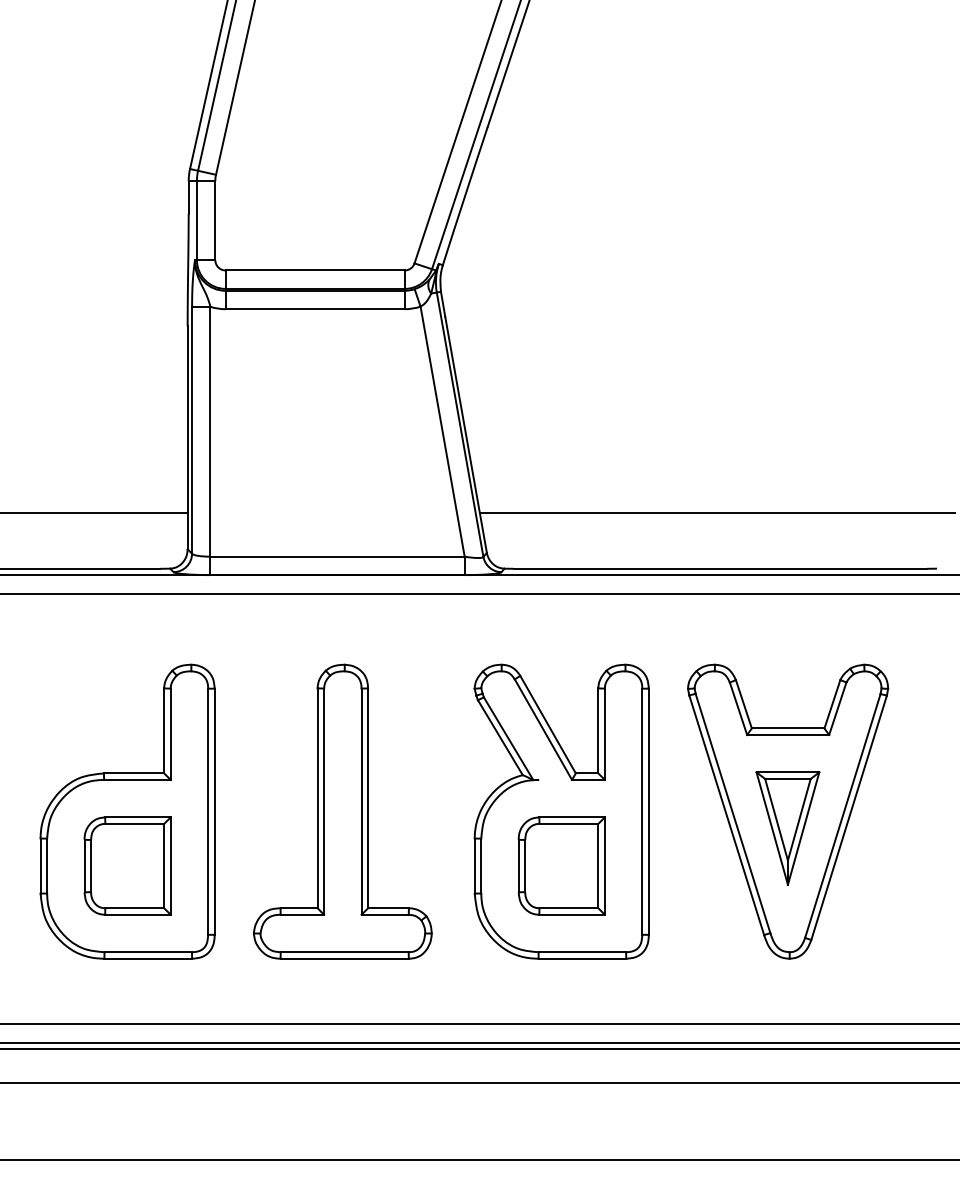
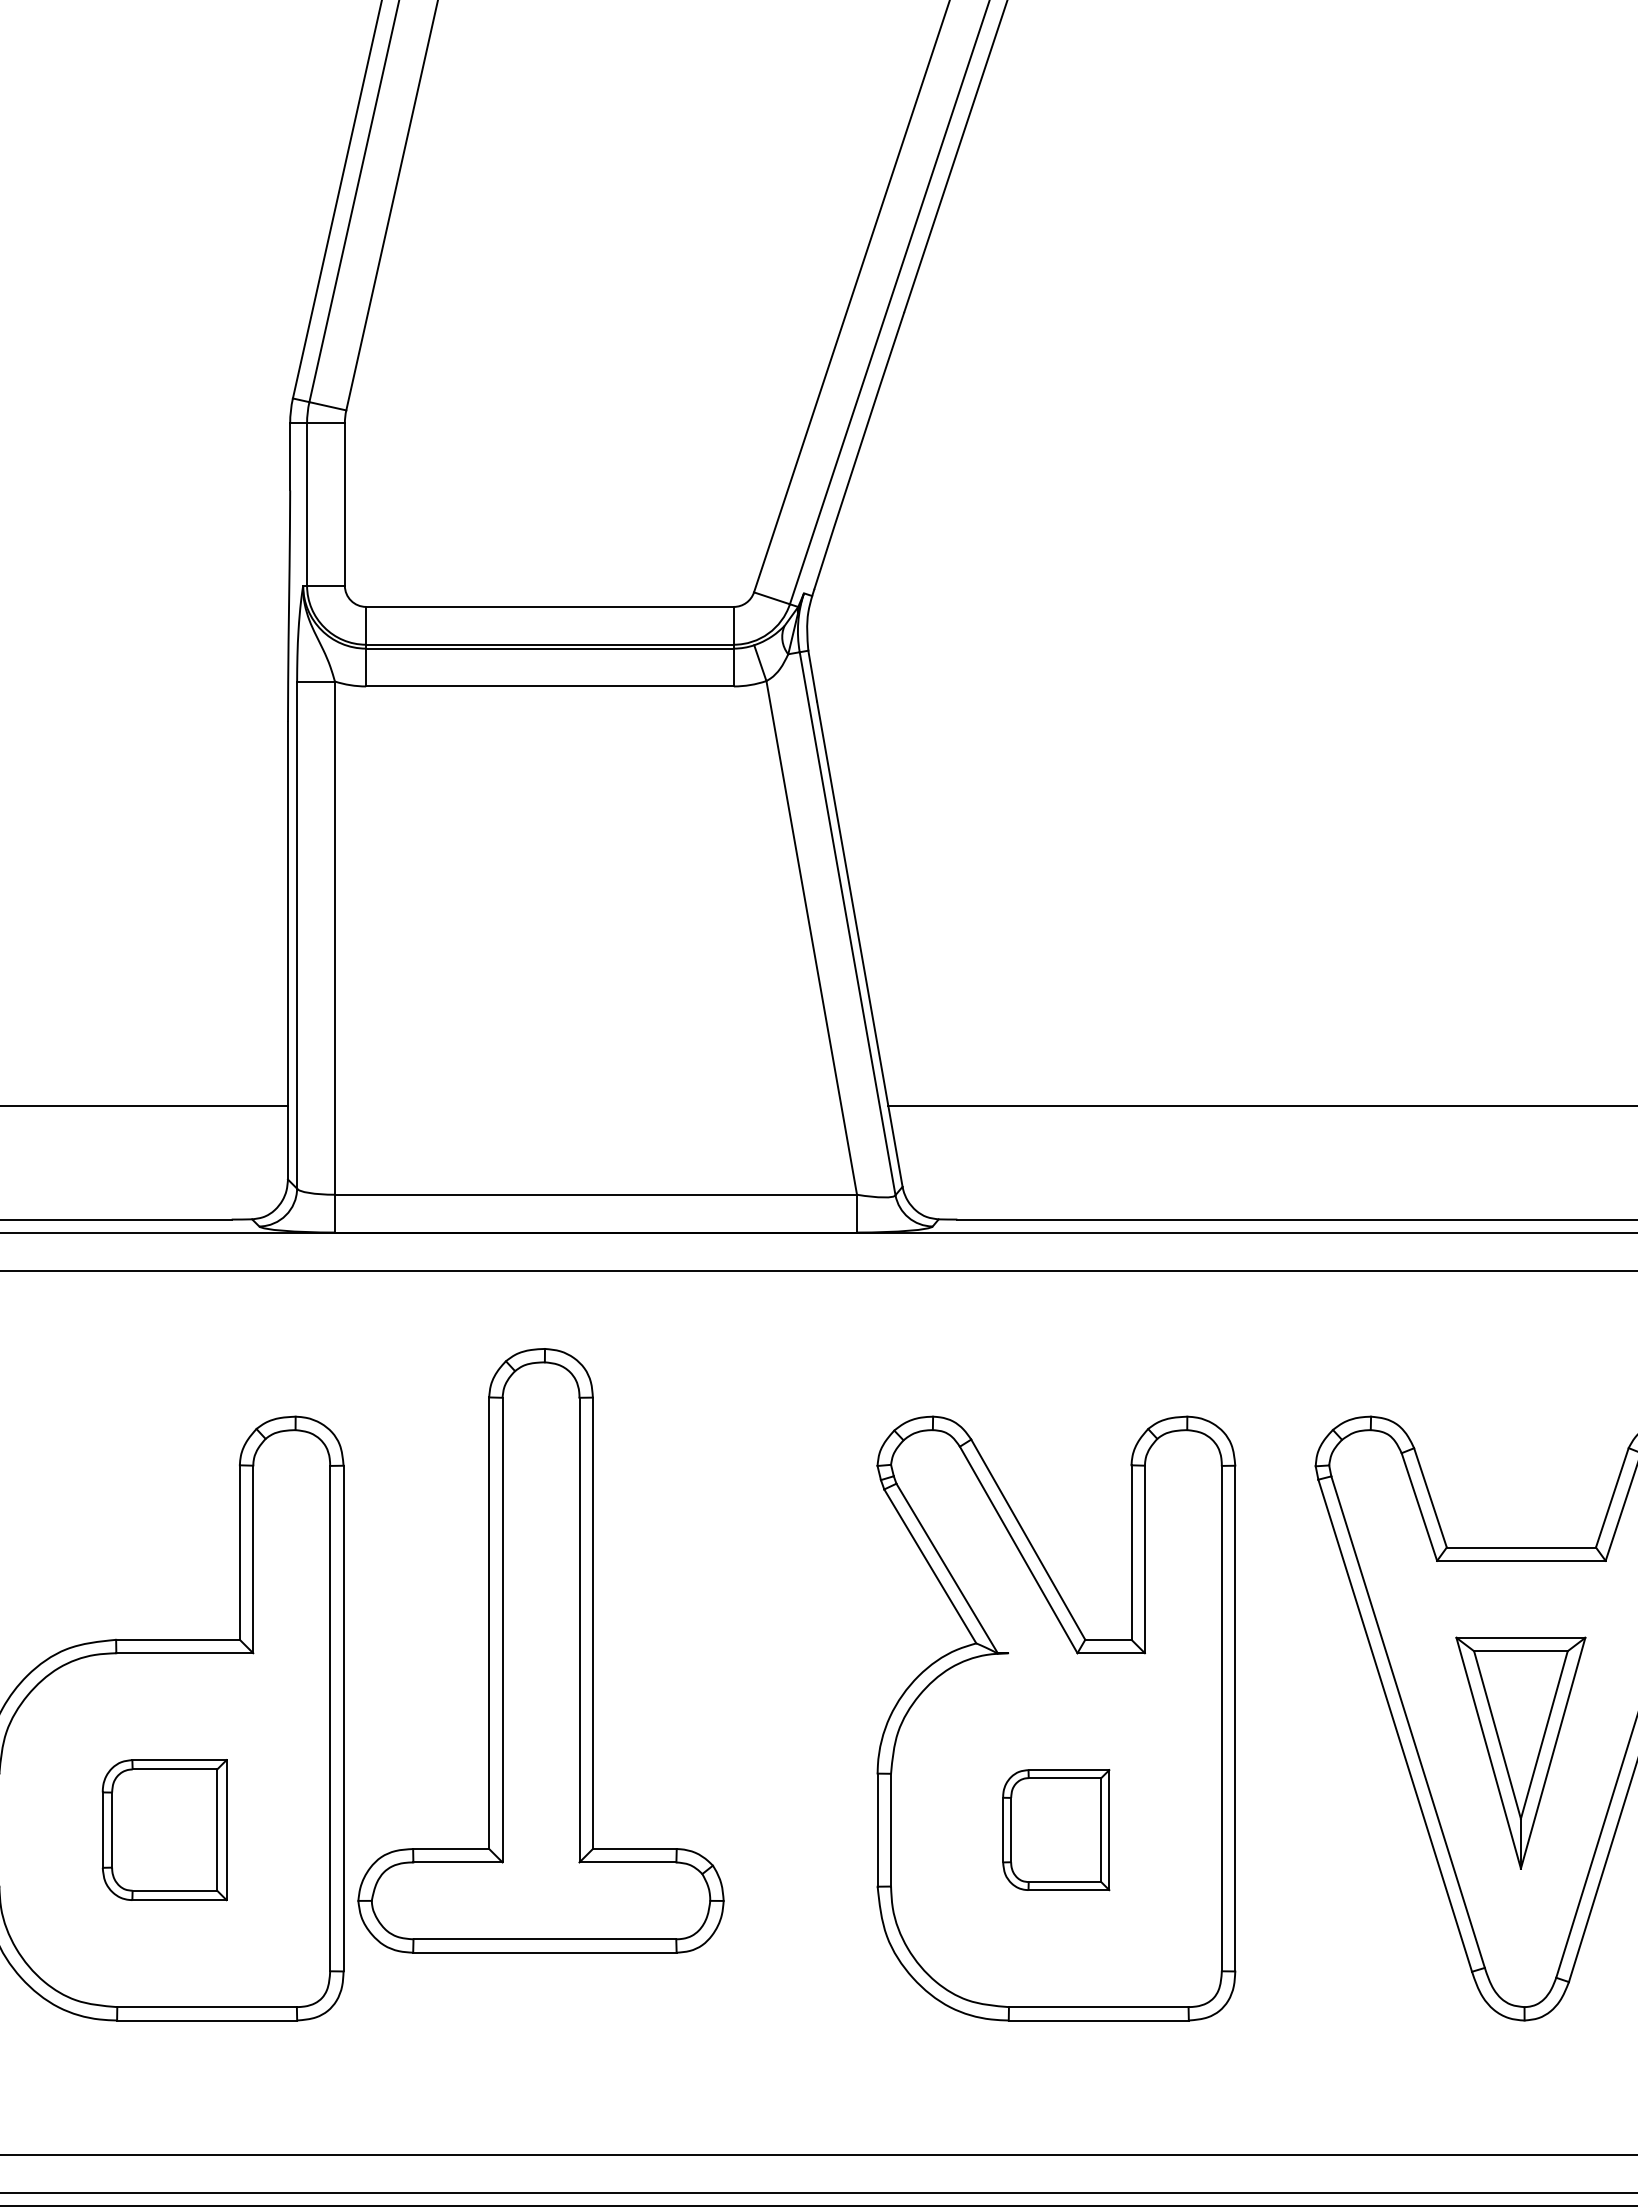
part: (342, 811) -> (540, 1650), moved
part: (127, 865) -> (164, 1828), size x0.7
part: (561, 865) -> (1055, 1828), size x0.6

